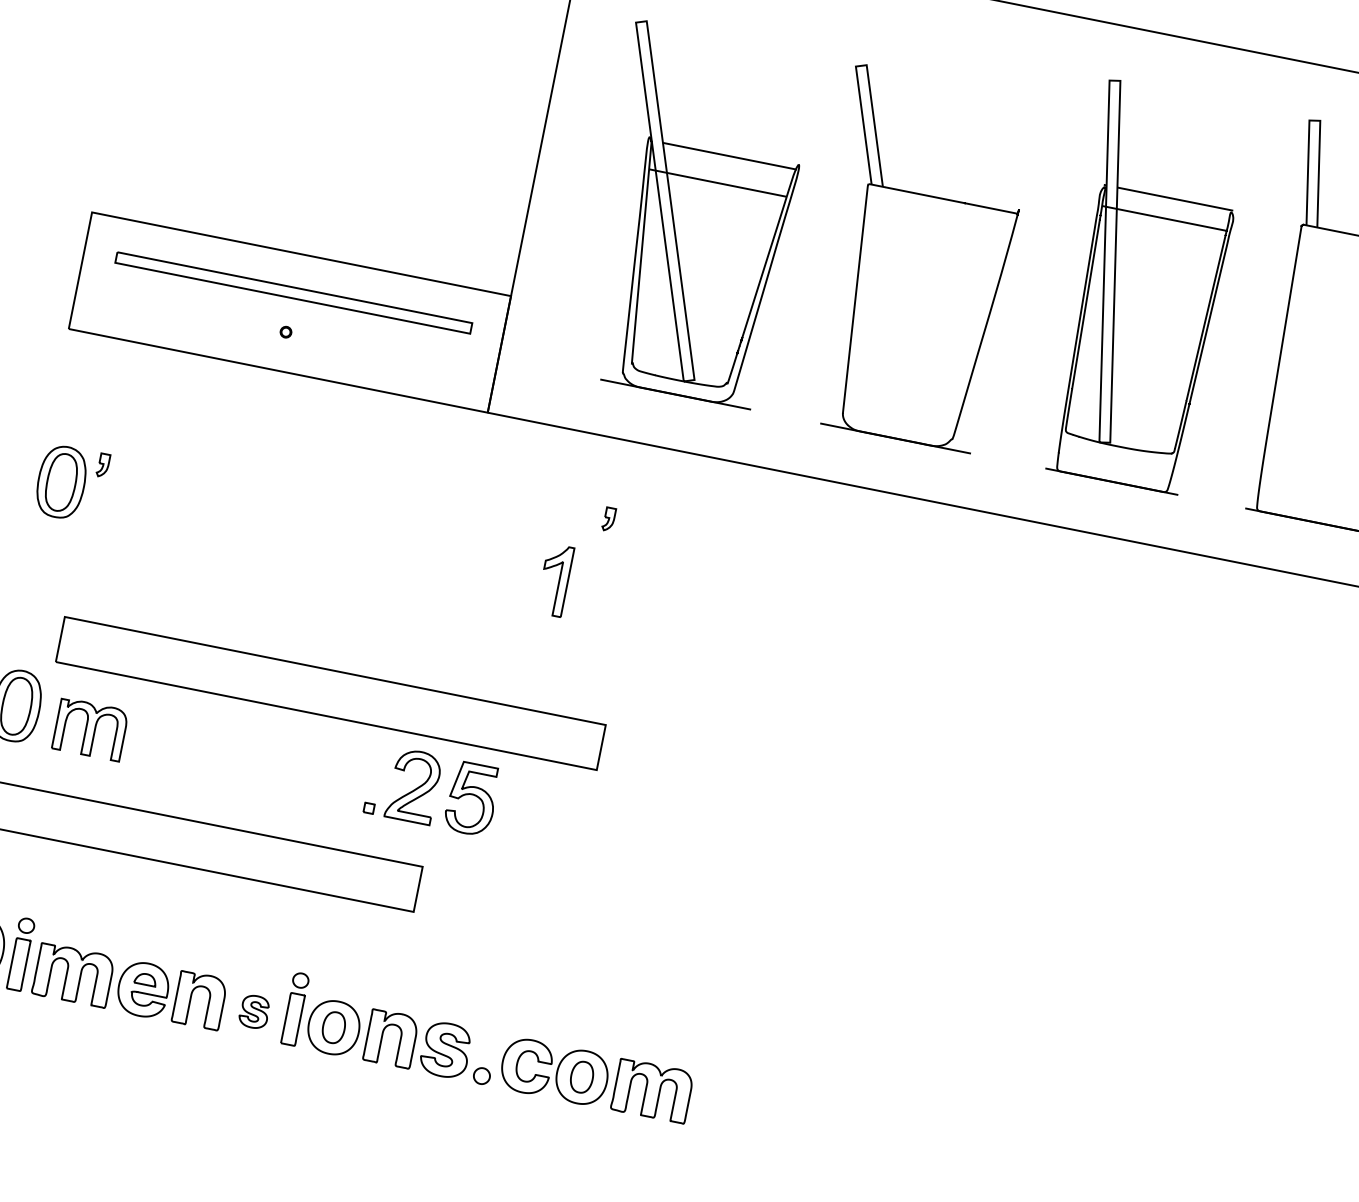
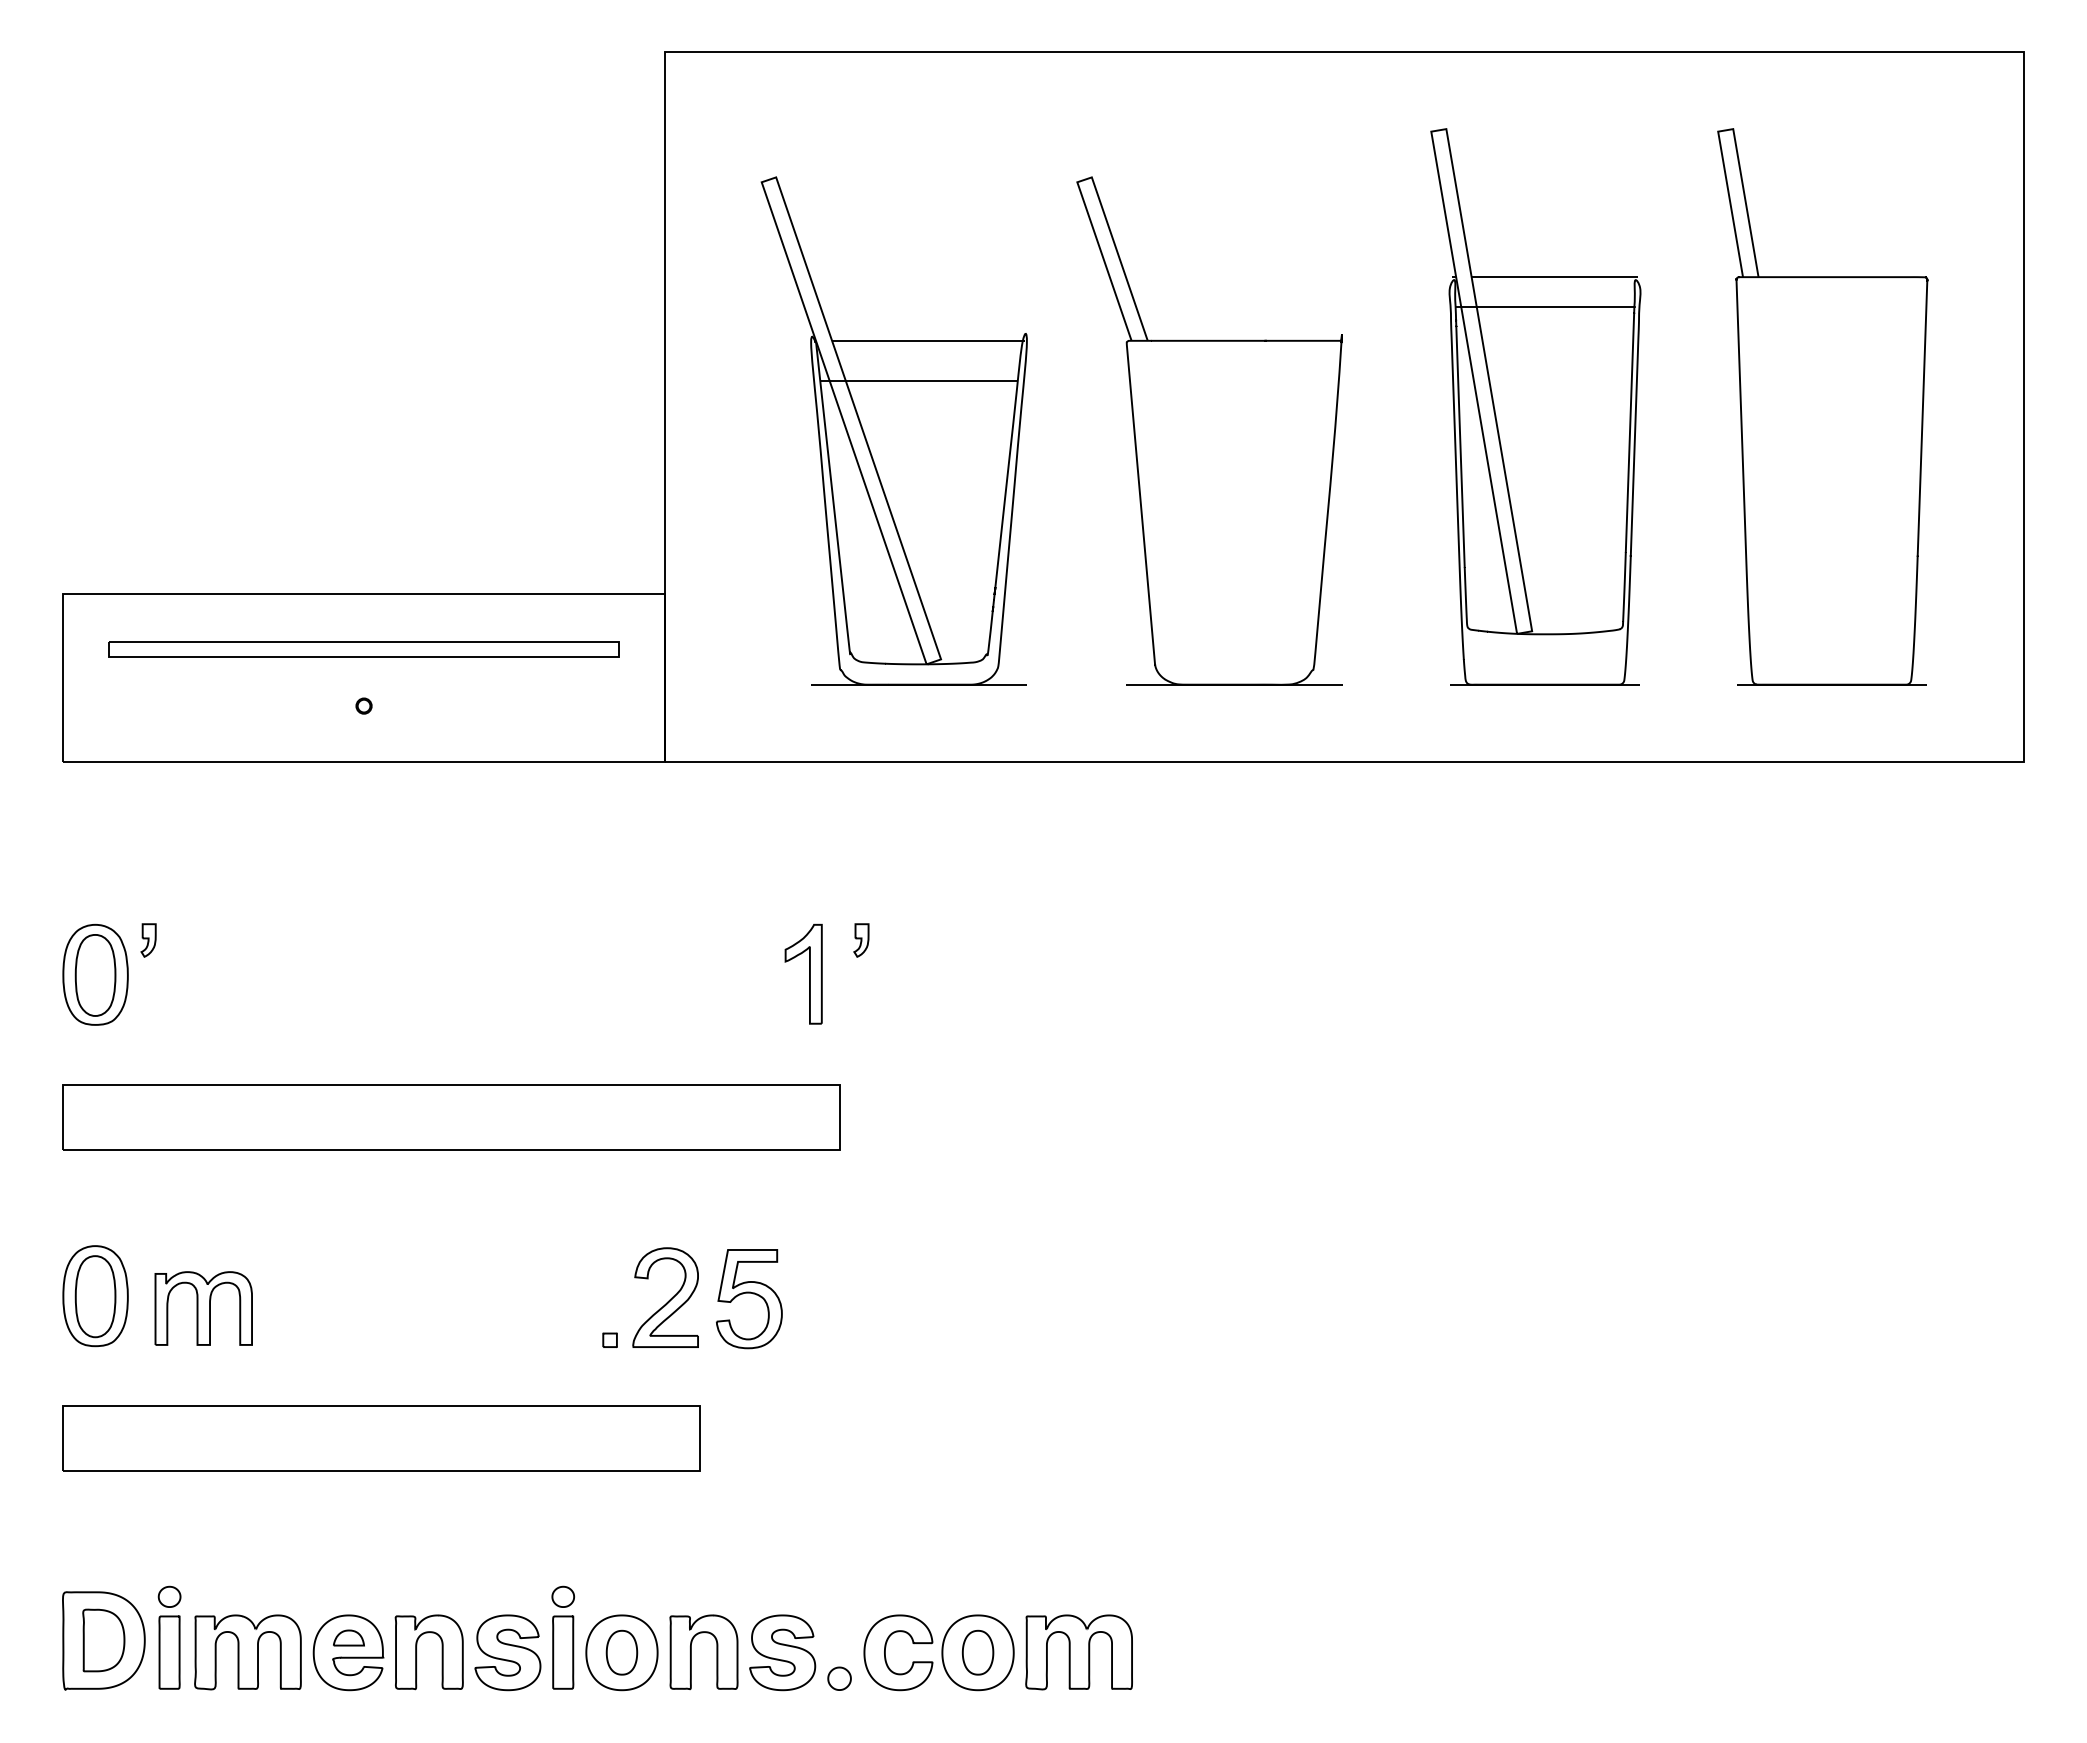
part: (609, 519) -> (861, 940), moved
part: (330, 693) -> (451, 1117), moved
part: (254, 1011) -> (507, 1652), size x1.67

